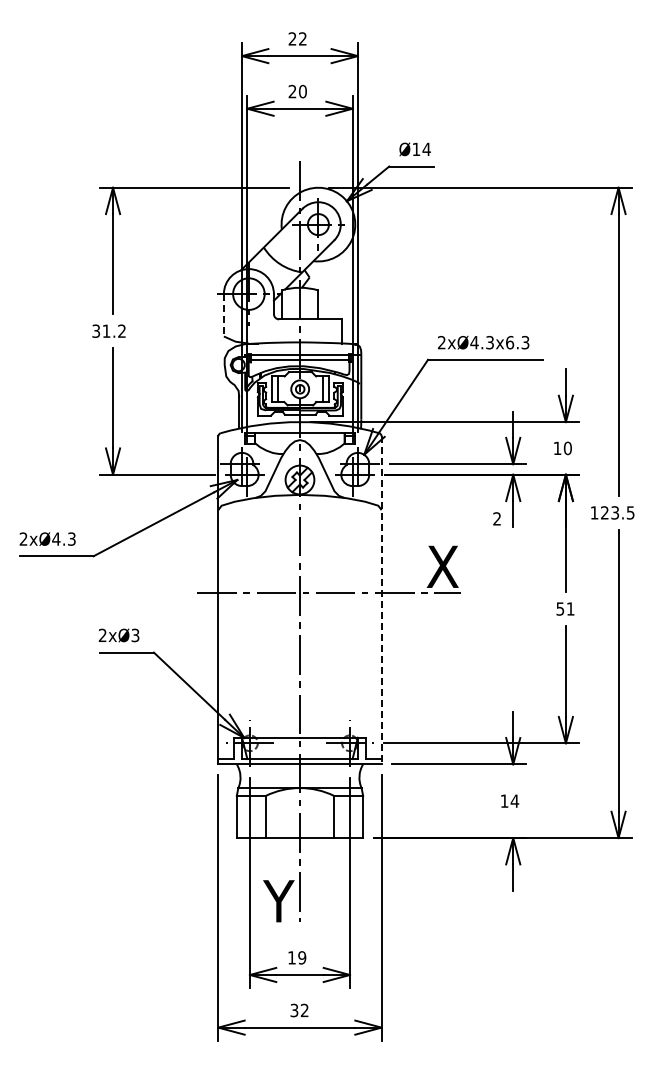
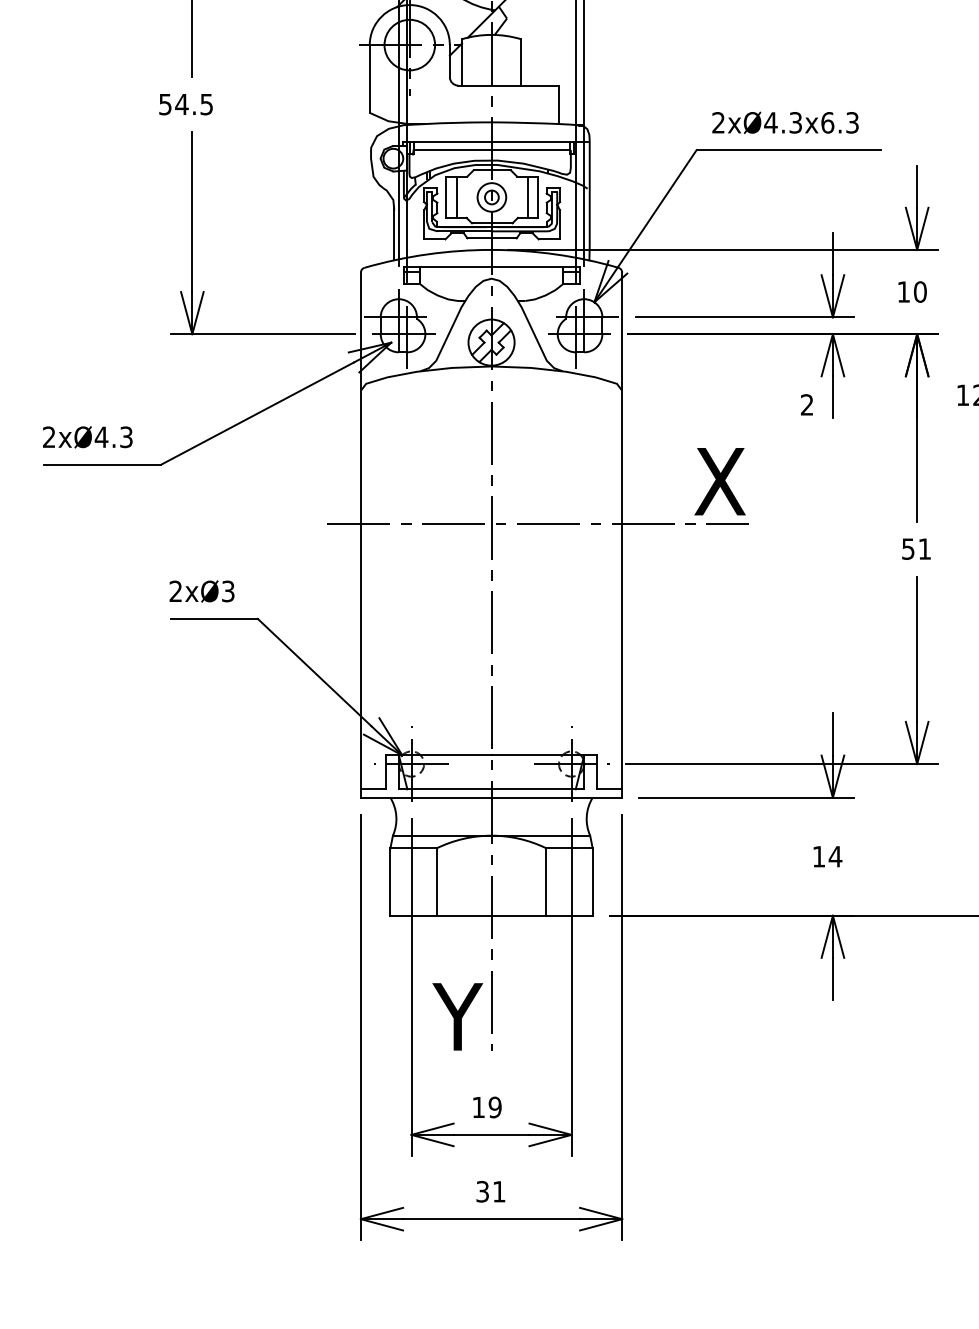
line: (223, 315) -> (369, 79), dashed -> solid
text: (108, 330) -> (185, 103), 31.2 -> 54.5
line: (381, 600) -> (622, 535), dashed -> solid
text: (304, 1009) -> (498, 1190), 32 -> 31

